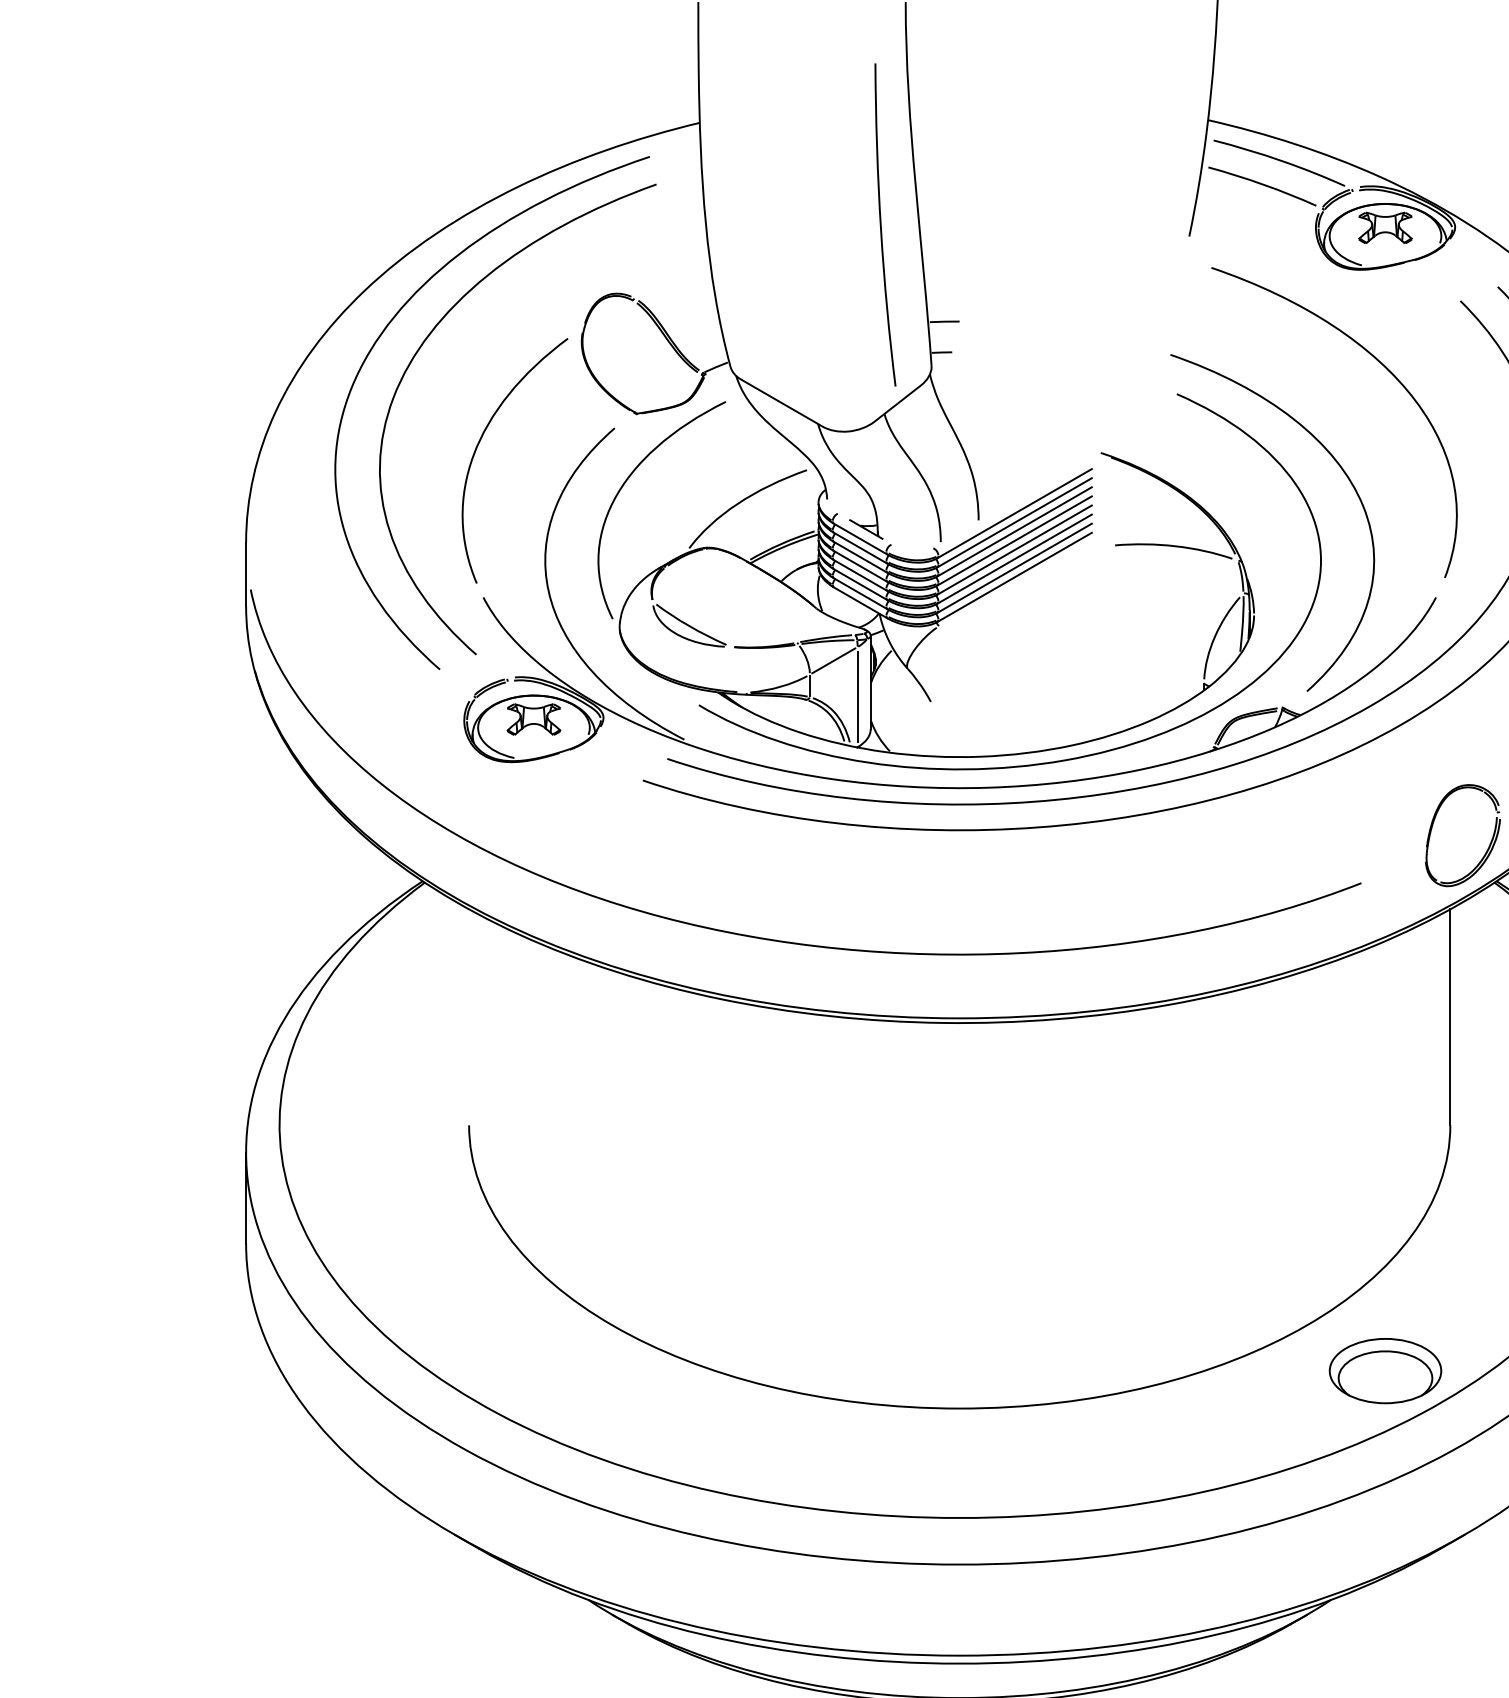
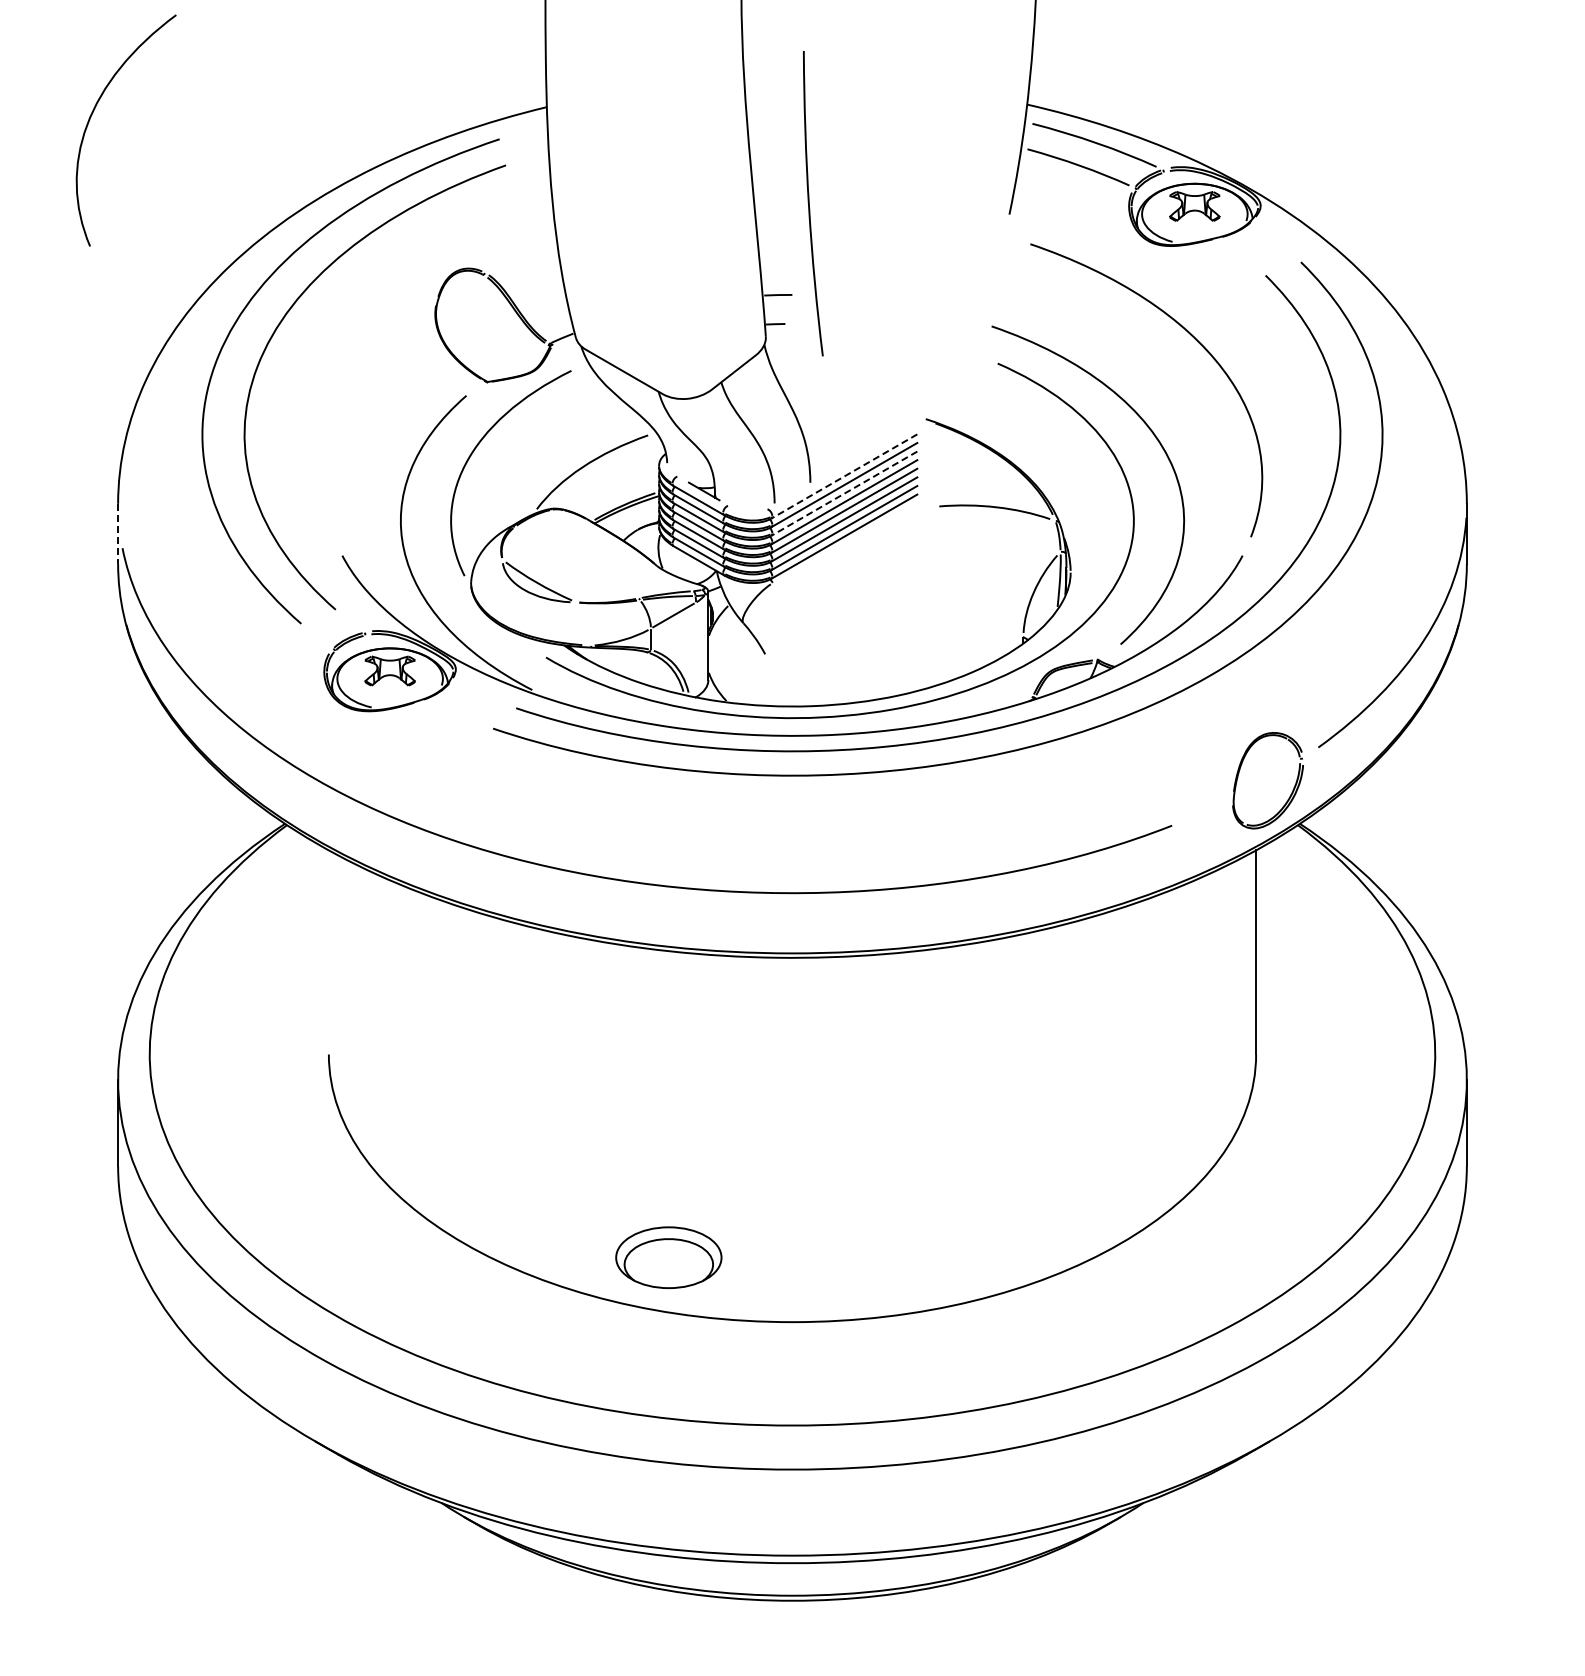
curve: (881, 224) -> (809, 203), moved
curve: (480, 442) -> (93, 113), moved
line: (1013, 513) -> (843, 476), solid -> dashed
line: (1013, 531) -> (843, 493), solid -> dashed
line: (246, 575) -> (118, 534), solid -> dashed
line: (858, 696) -> (696, 649), removed
part: (1385, 1370) -> (668, 1257), moved

